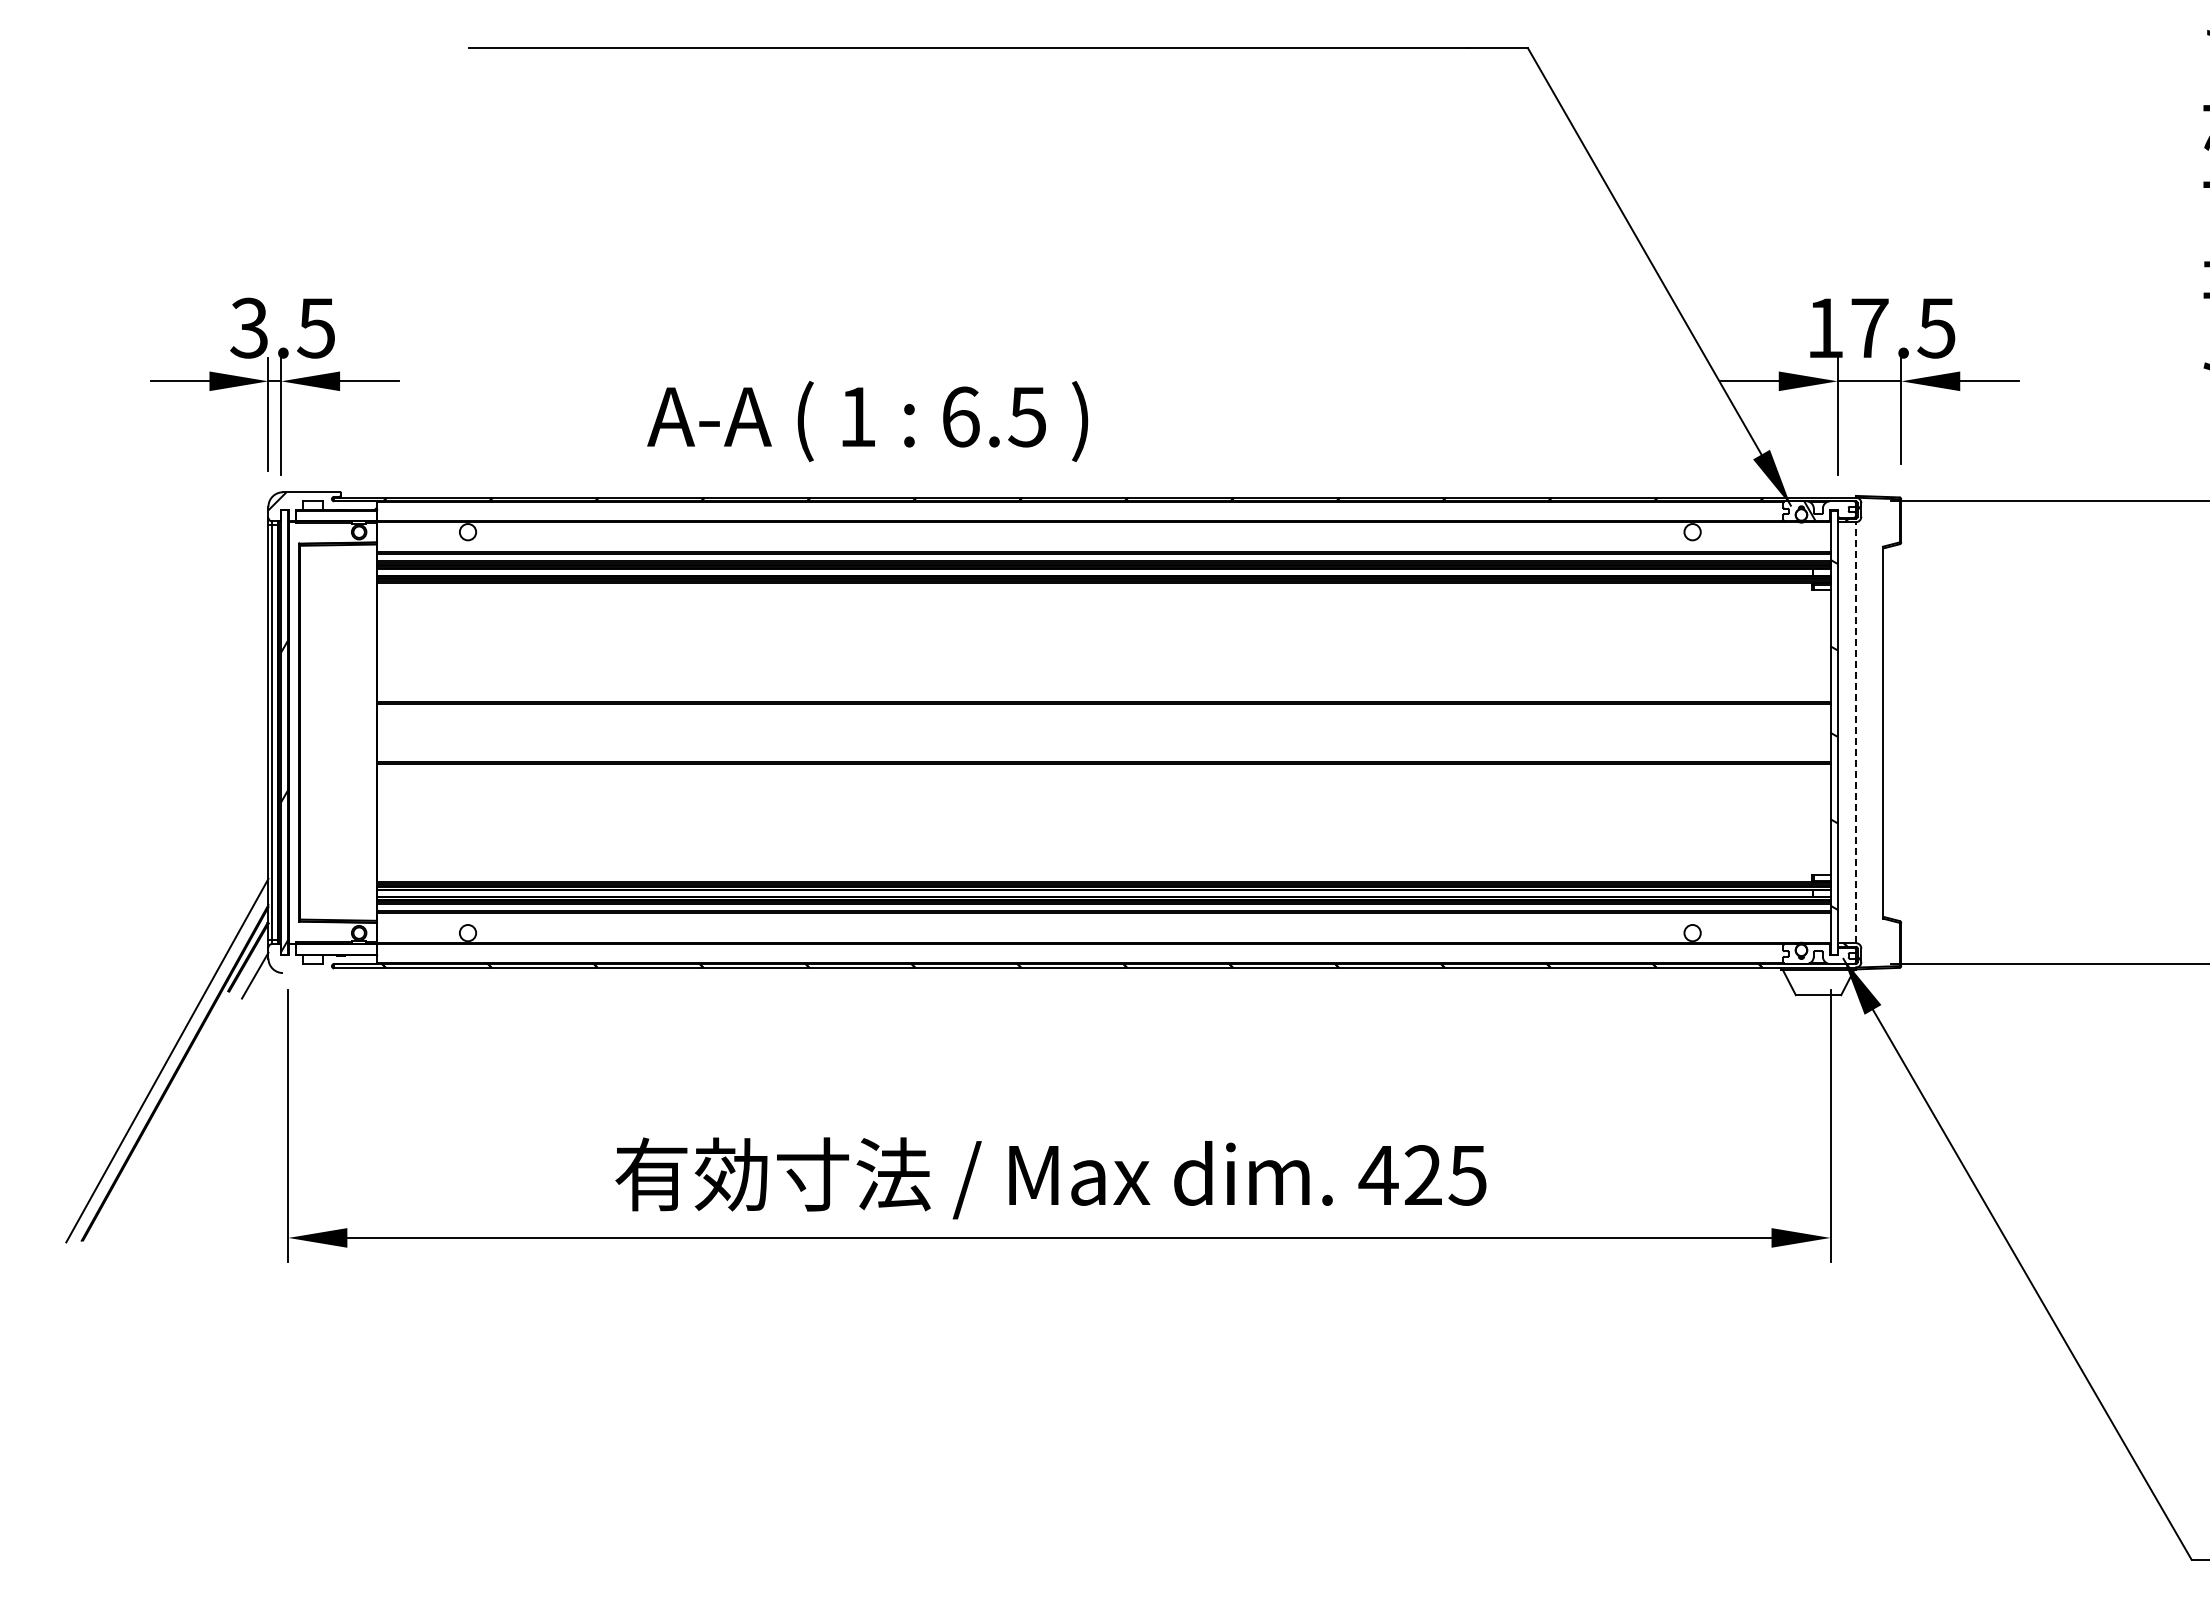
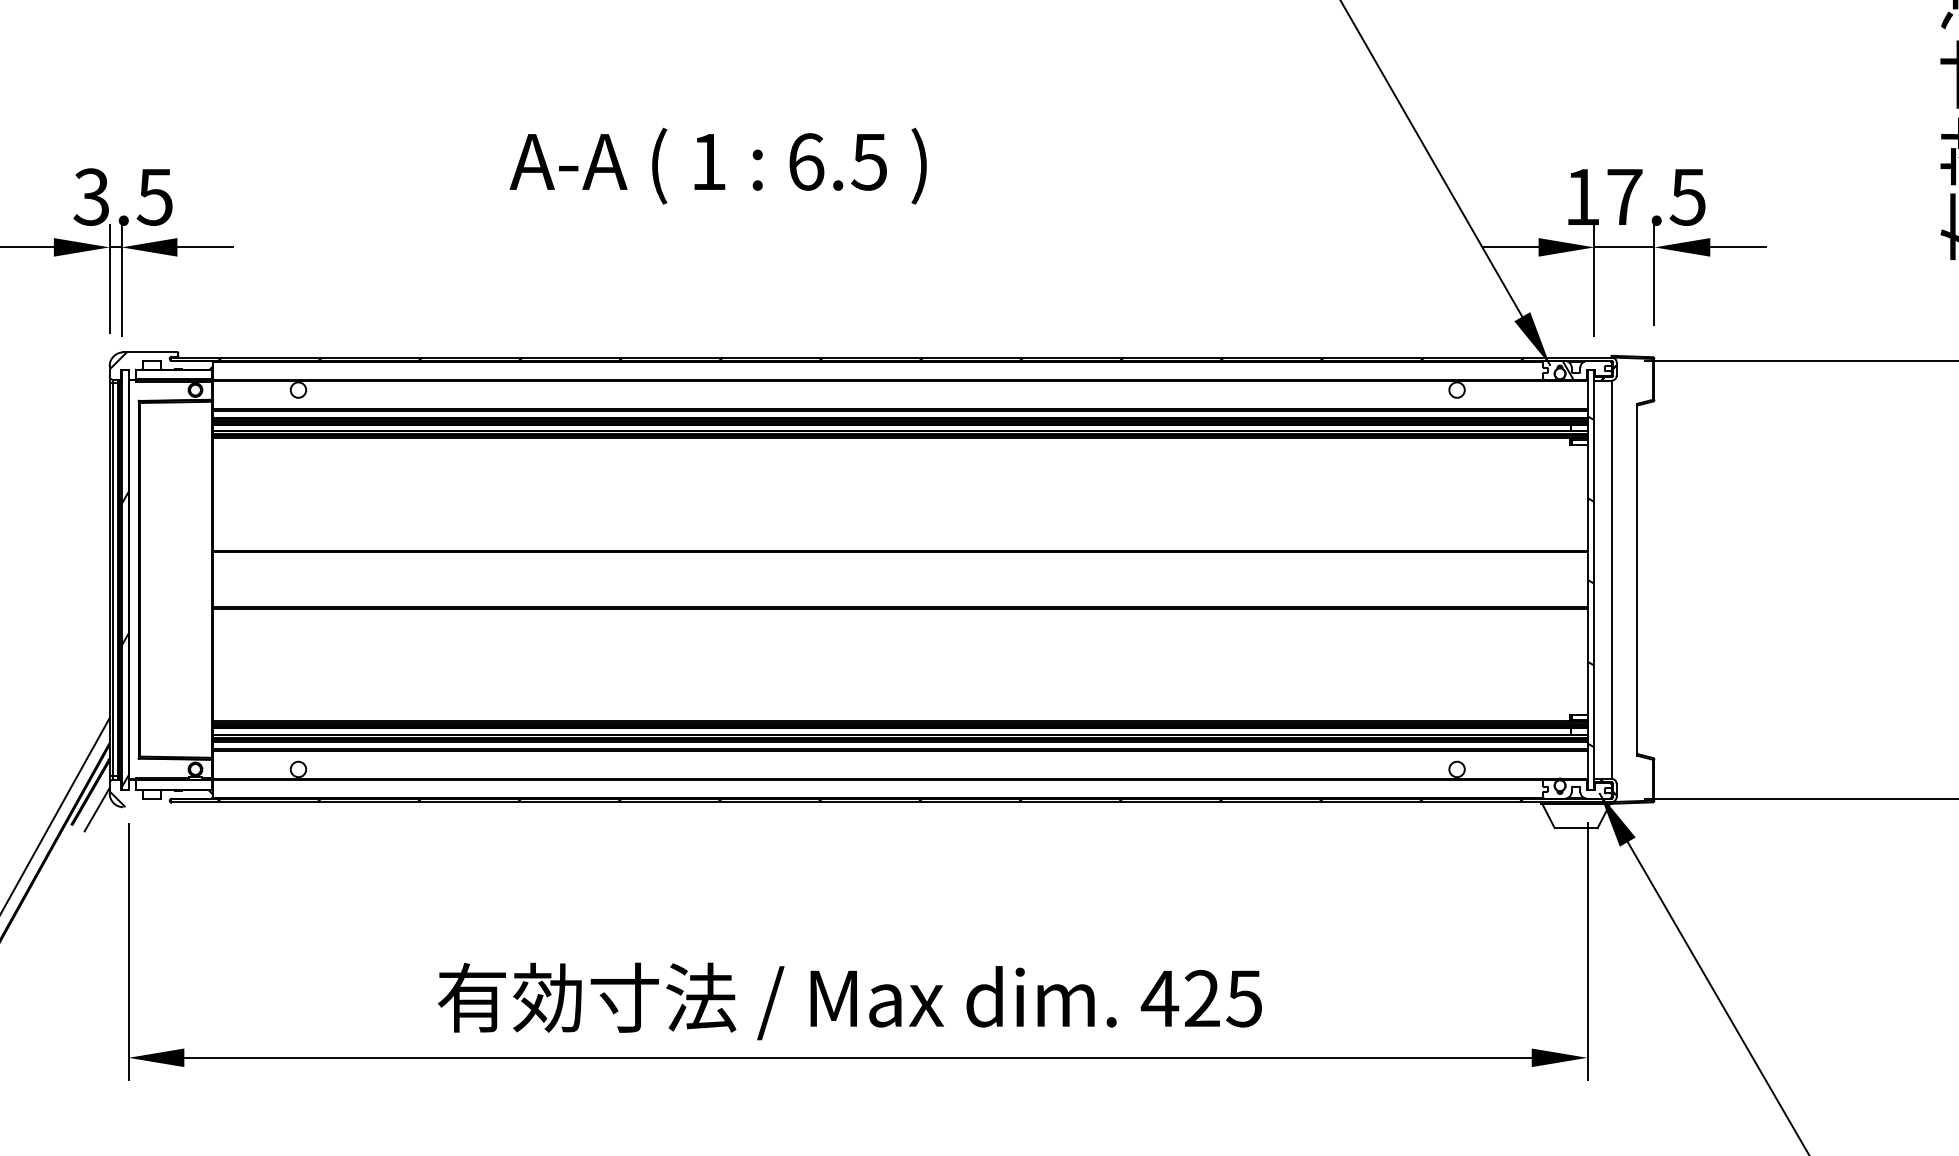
text: (867, 421) -> (718, 166), moved
line: (1855, 732) -> (1611, 579), dashed -> solid
hatch: (322, 963) -> (160, 798), added

